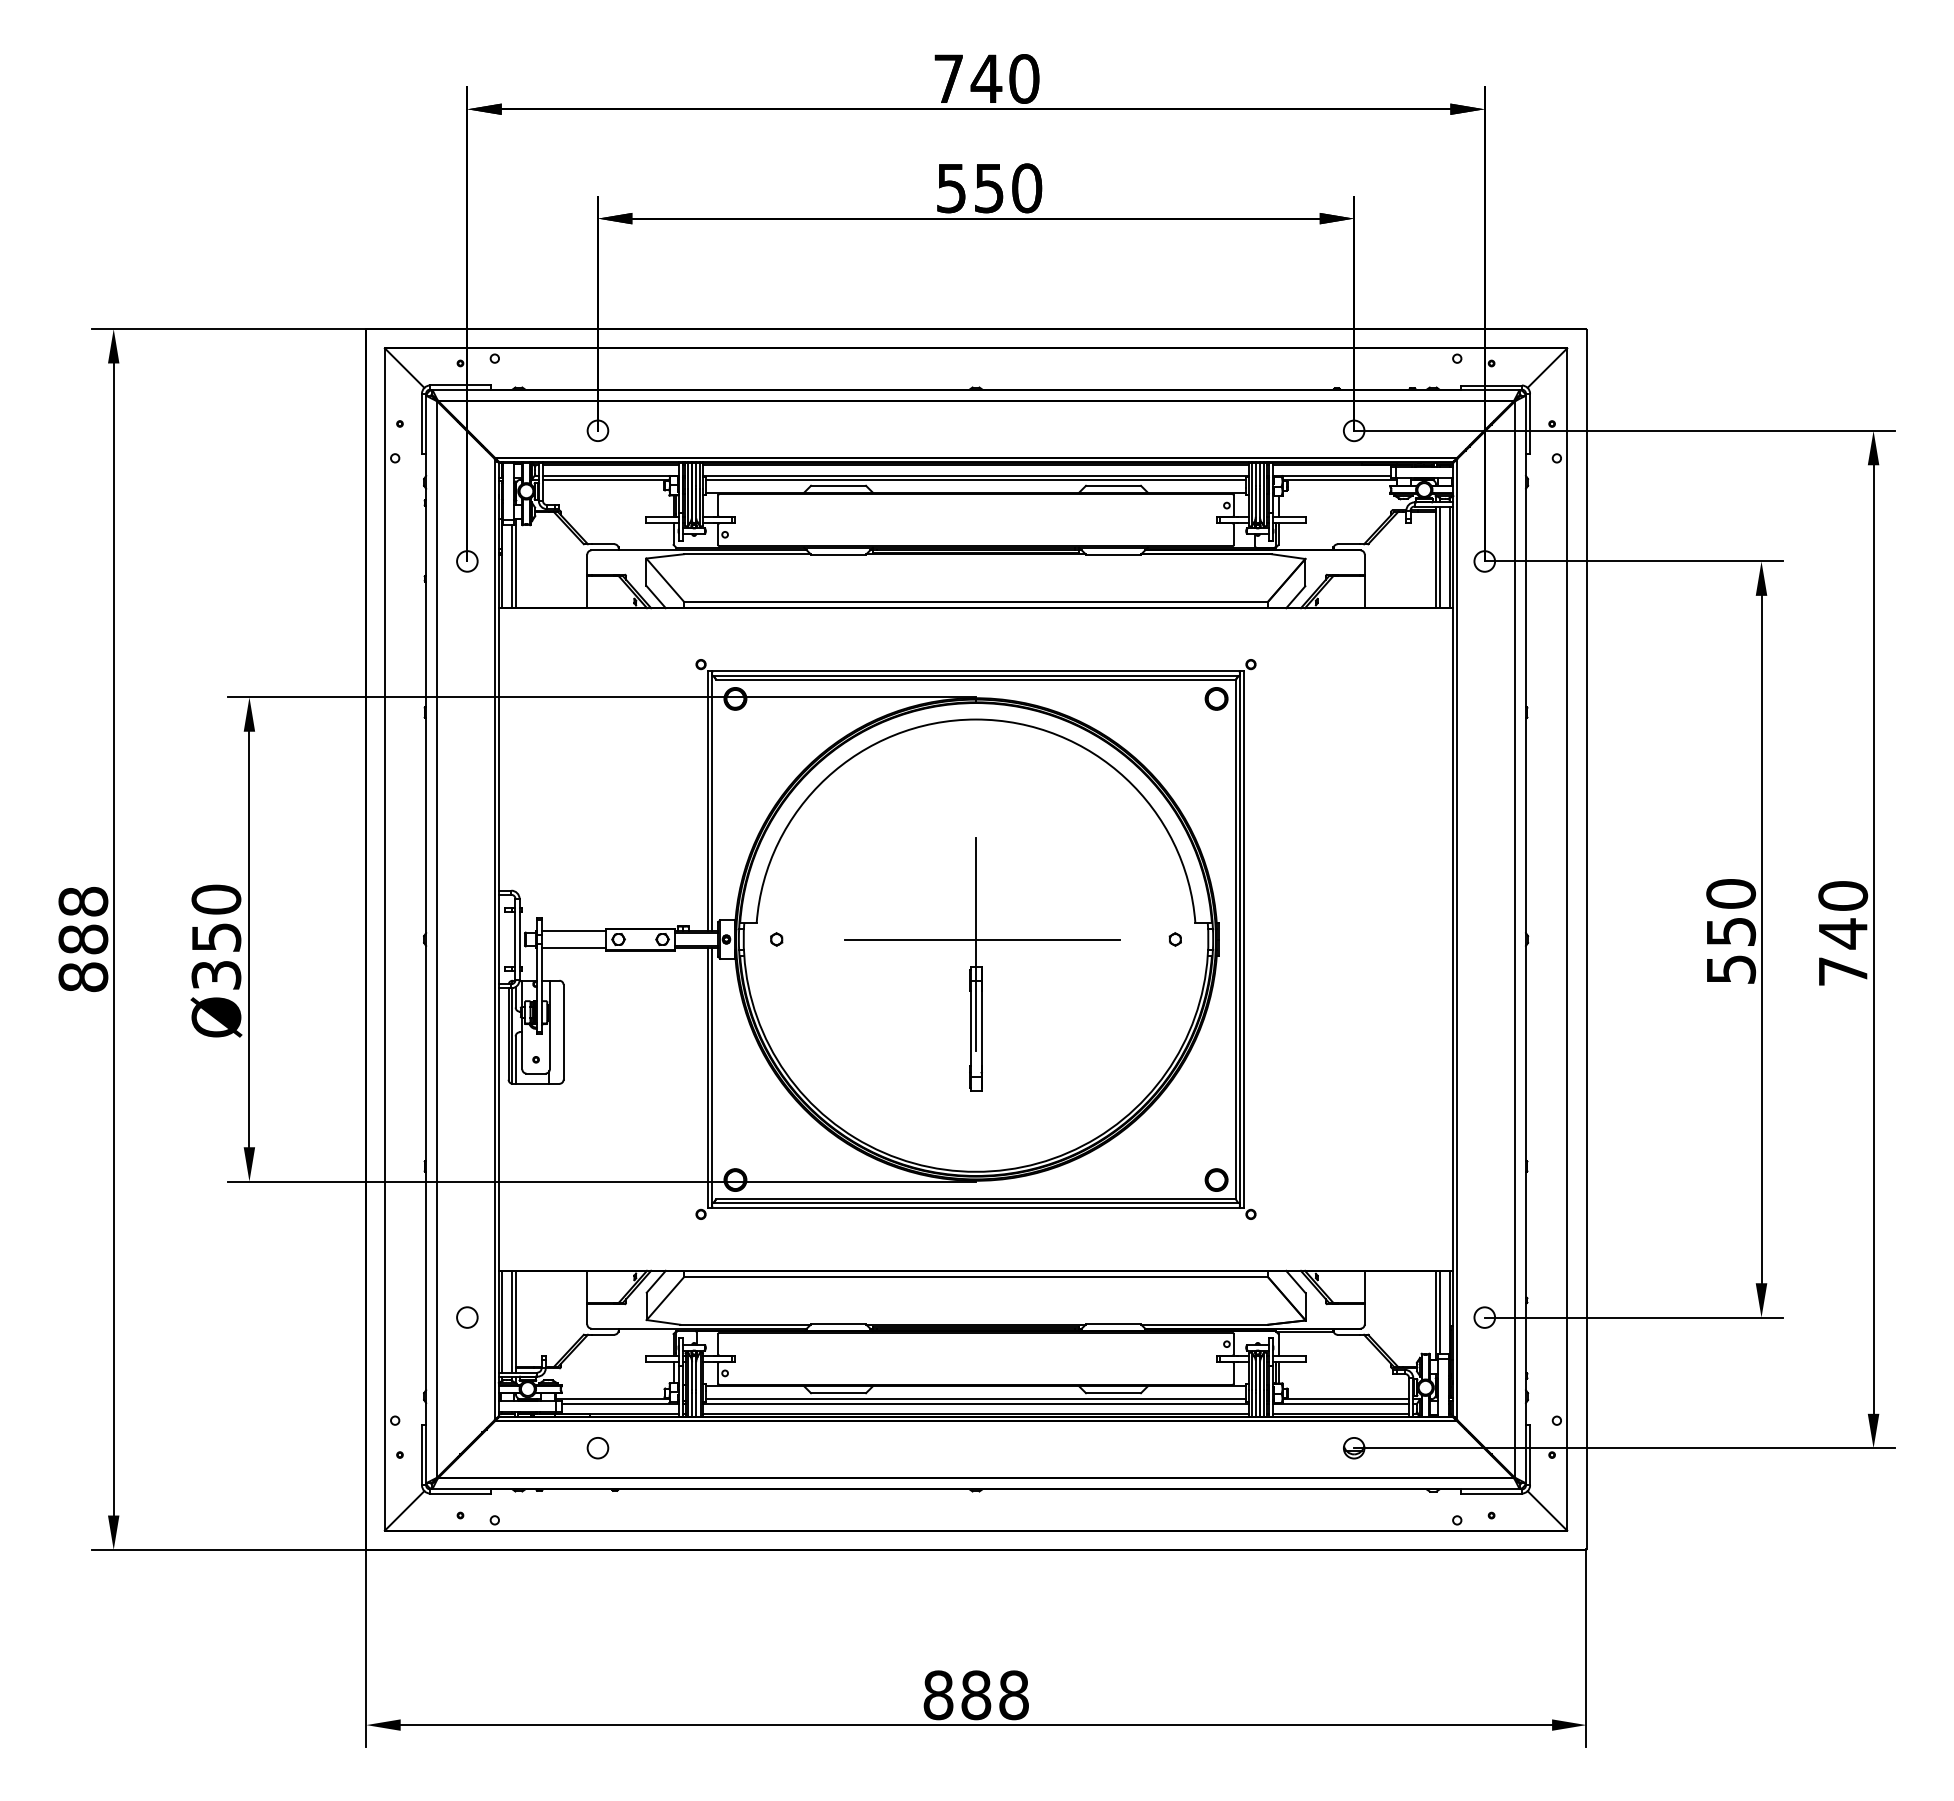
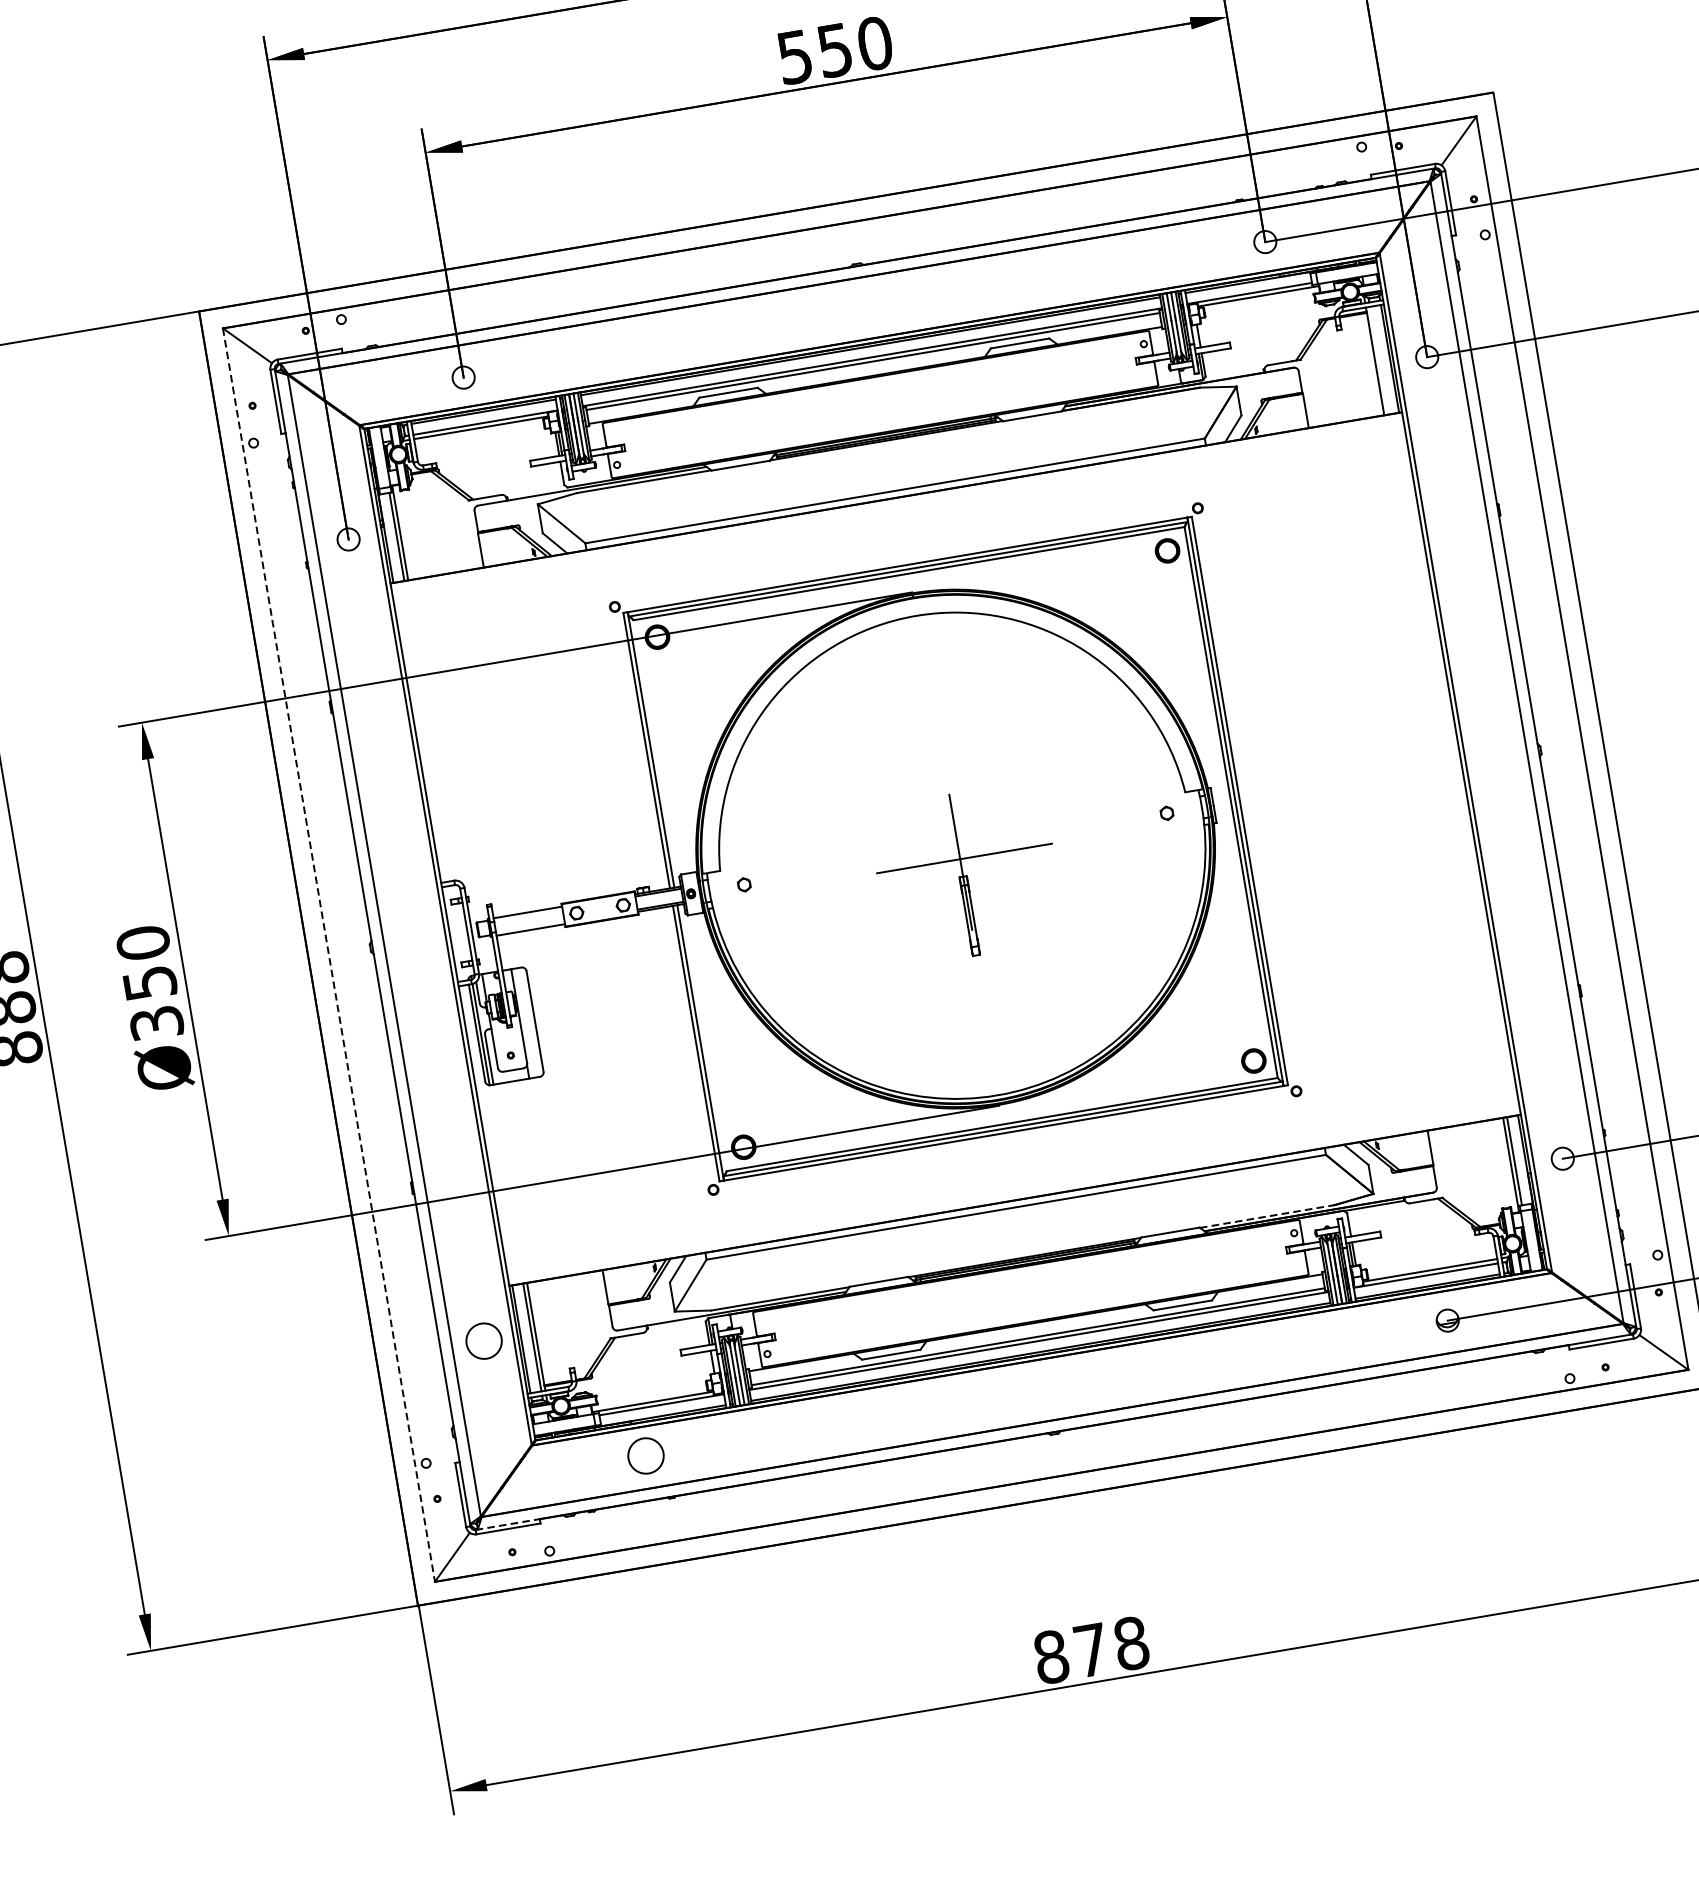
line: (1440, 557) -> (1379, 360), removed
line: (384, 940) -> (328, 956), solid -> dashed
part: (982, 964) -> (967, 874), size x0.6
circle: (467, 1317) -> (484, 1341), size x1.6
line: (1205, 1324) -> (1267, 1216), solid -> dashed
circle: (597, 1448) -> (645, 1456), size x1.6
line: (460, 1489) -> (507, 1524), solid -> dashed
text: (976, 1695) -> (1091, 1650), 888 -> 878

